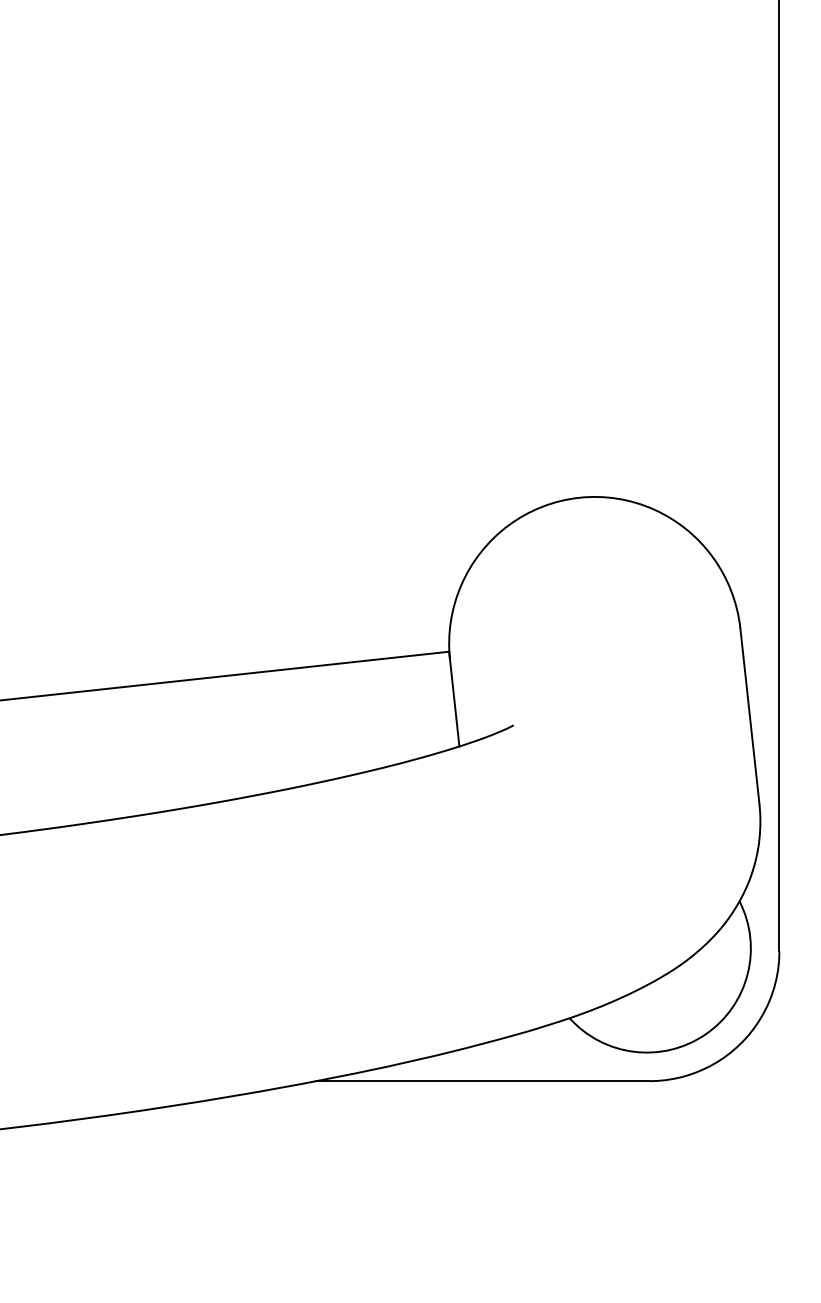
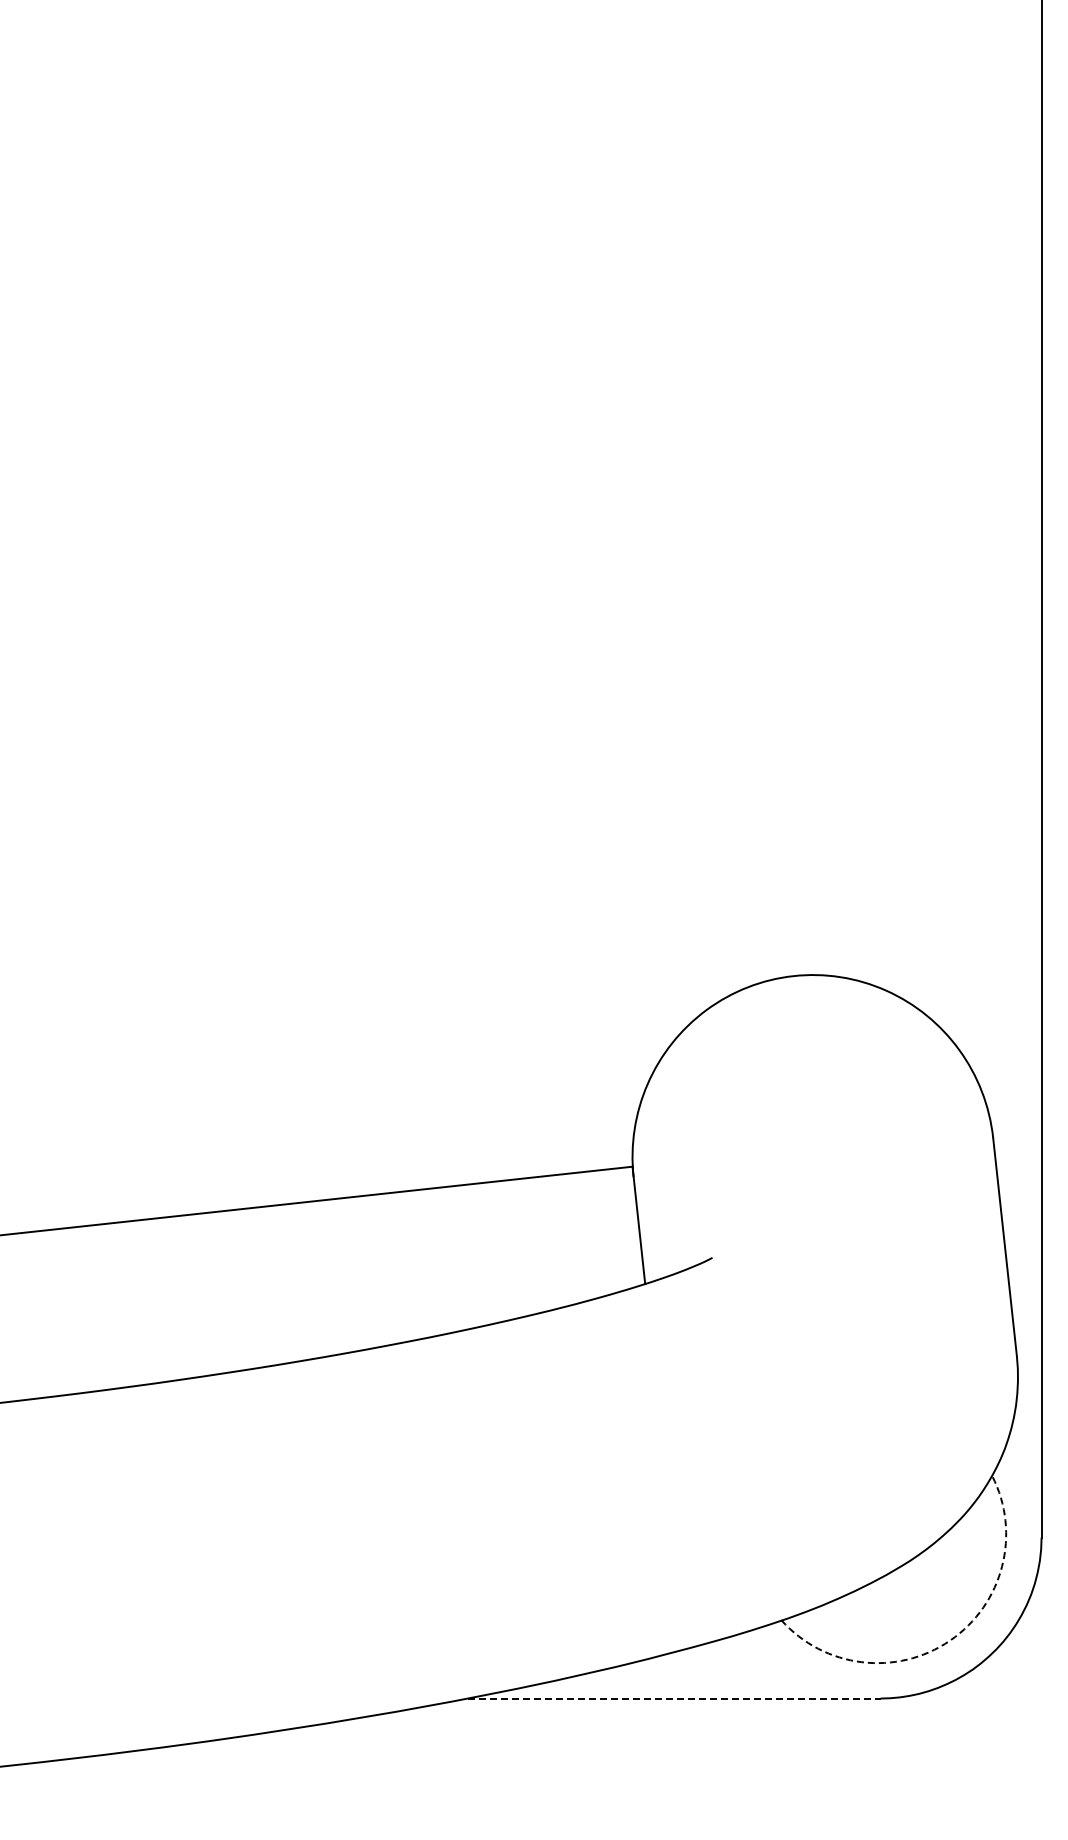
arc: (705, 1034) -> (950, 1640), solid -> dashed
line: (483, 1081) -> (674, 1698), solid -> dashed

